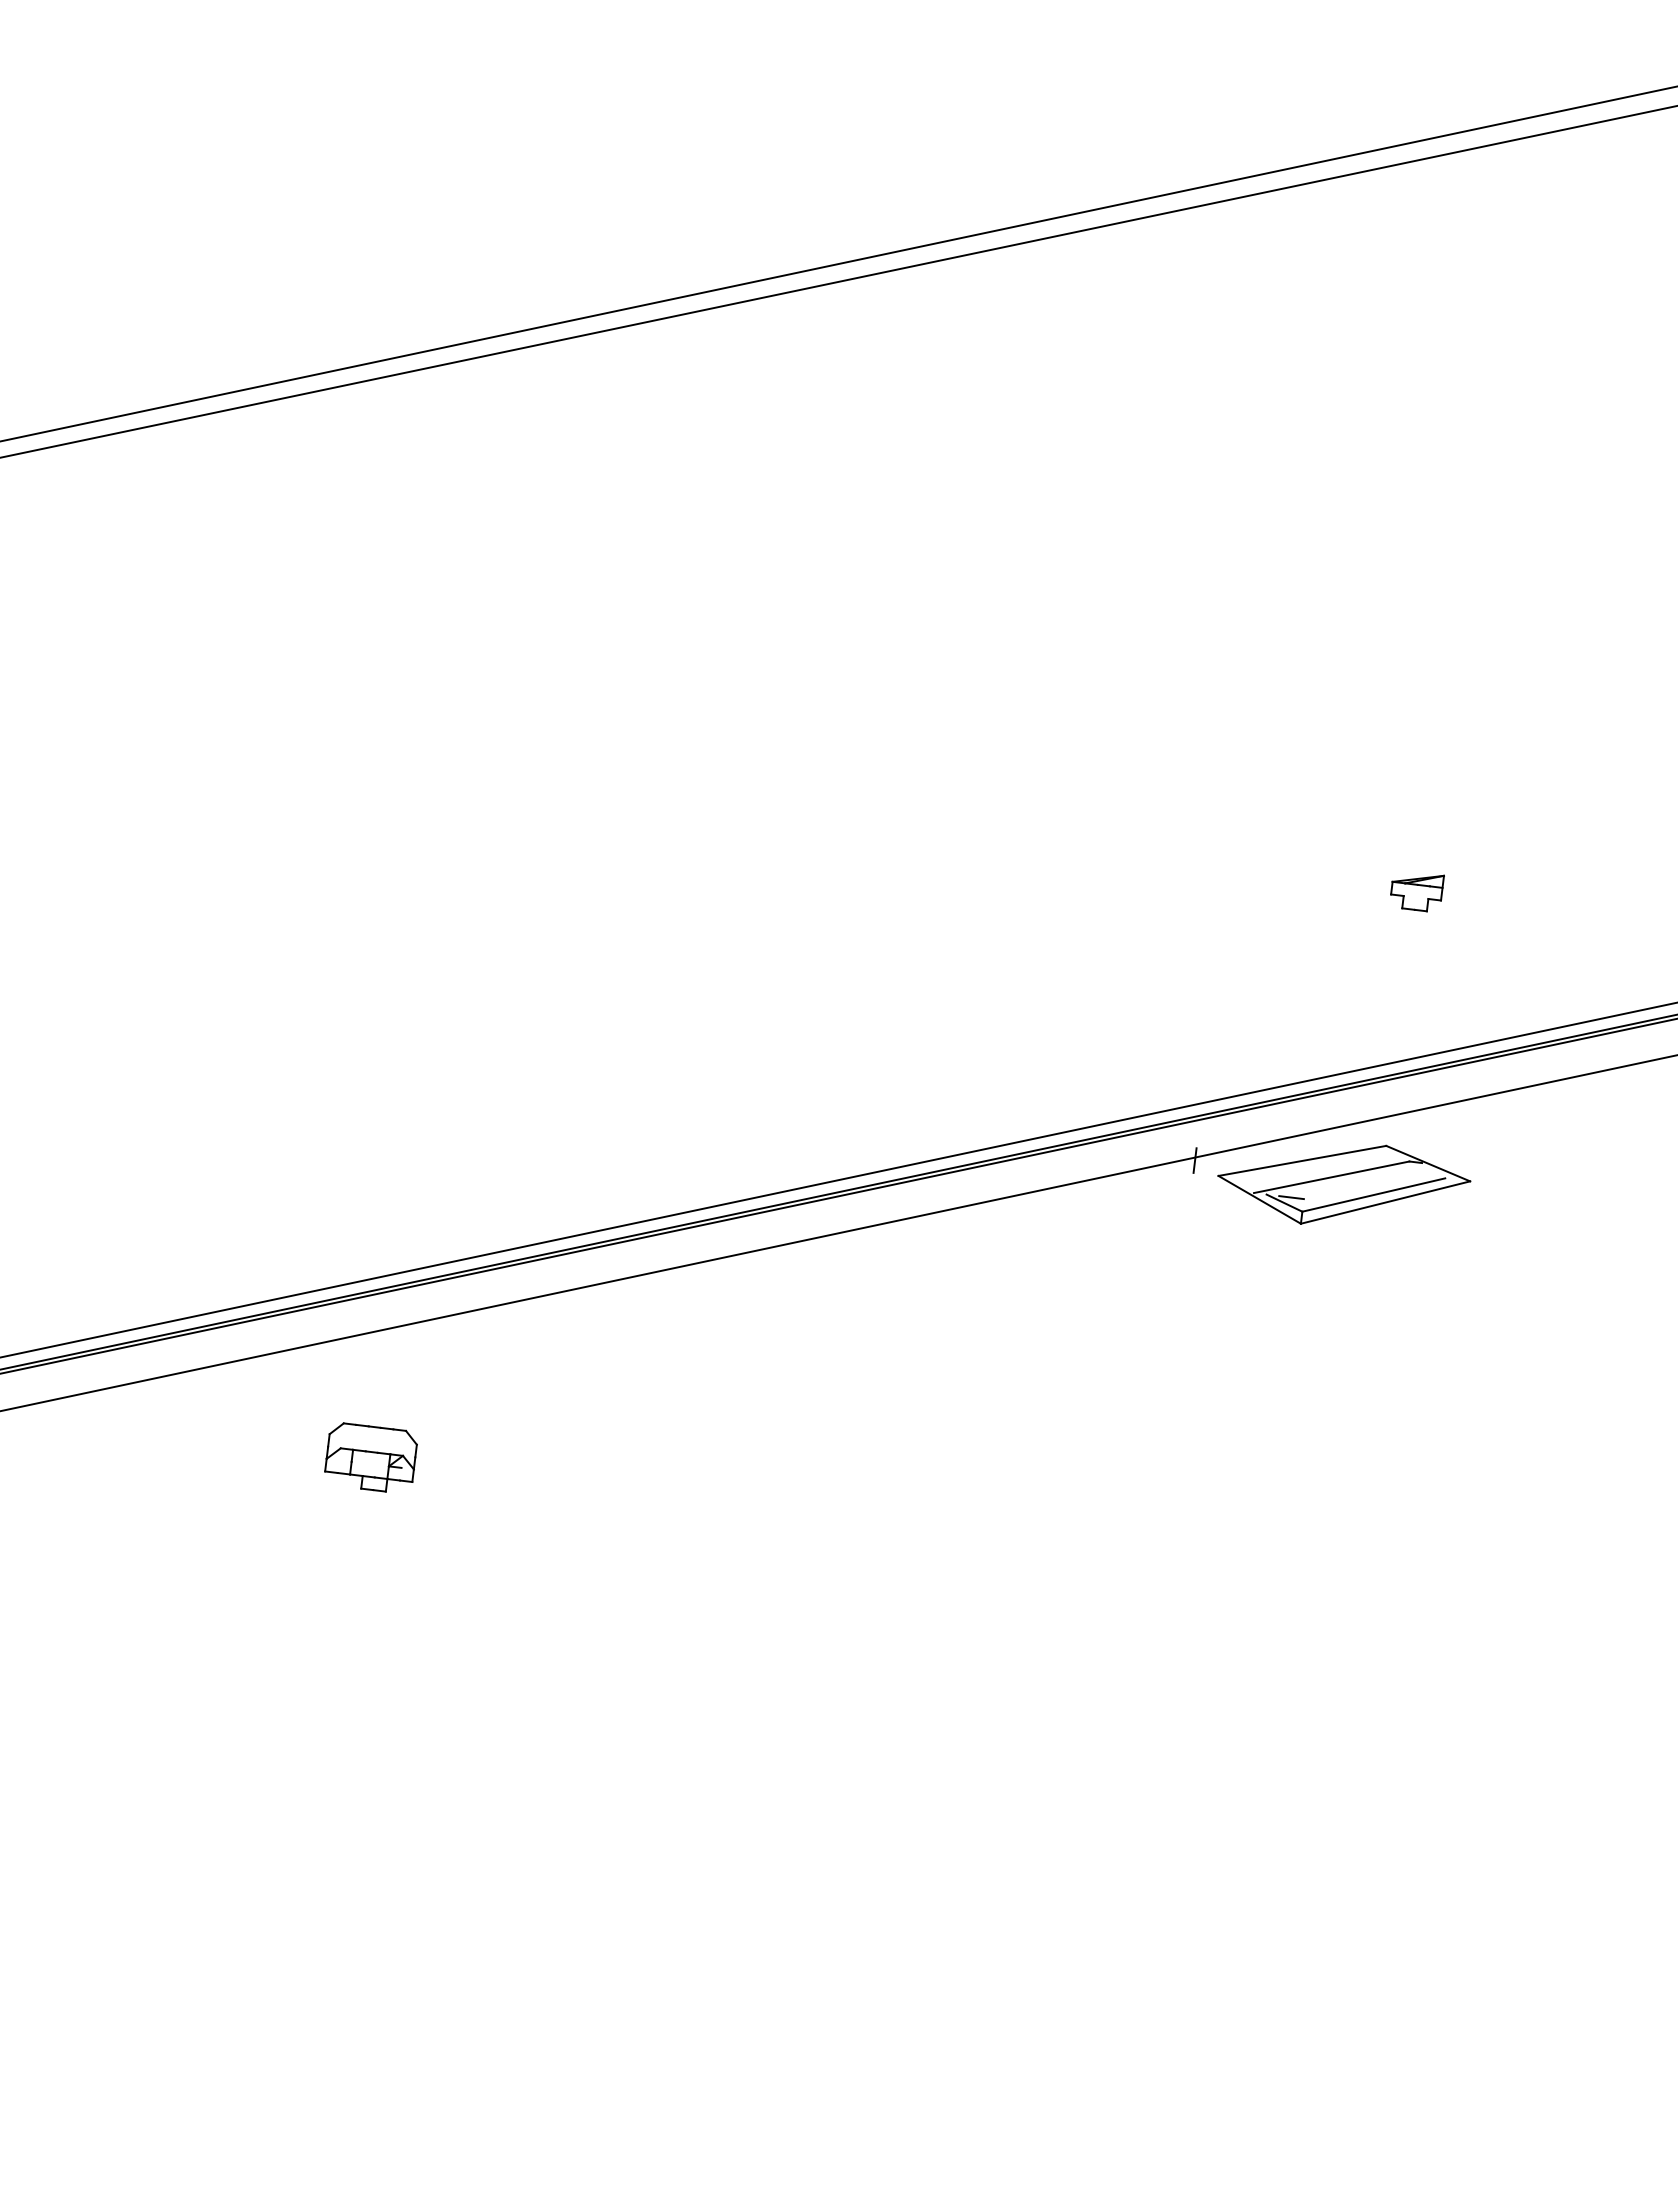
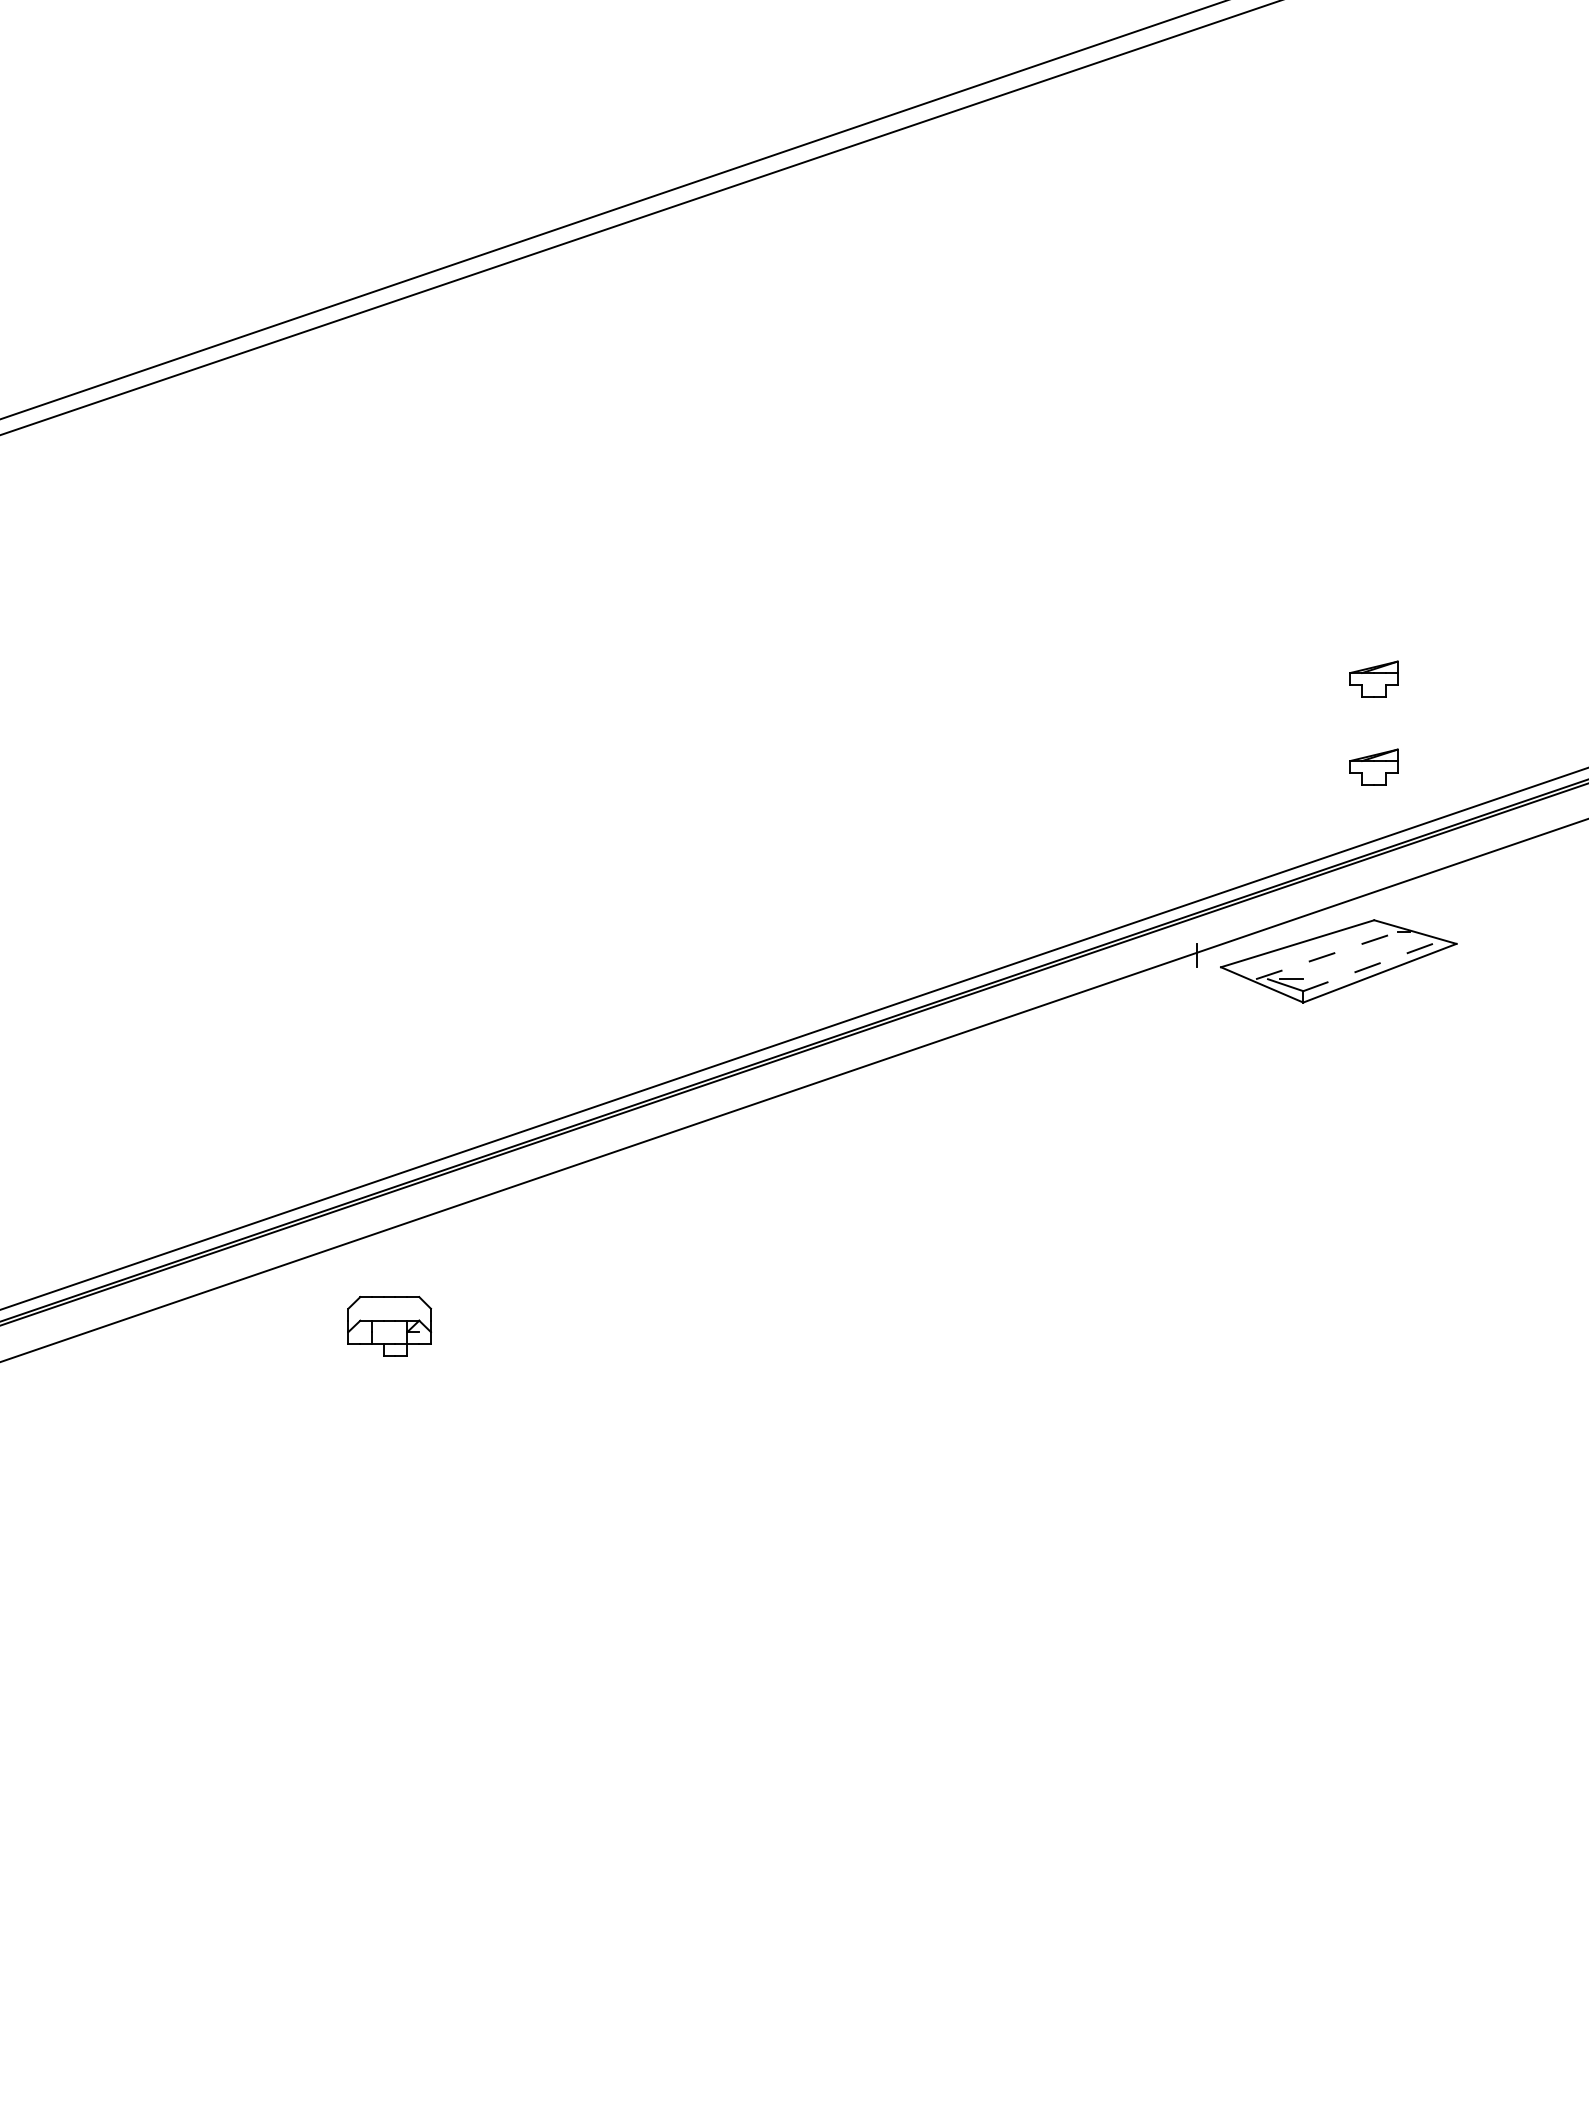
part: (1405, 983) -> (1373, 766), added
line: (1331, 1177) -> (1326, 955), solid -> dashed
line: (1374, 1195) -> (1368, 967), solid -> dashed
part: (370, 1458) -> (389, 1326), moved

